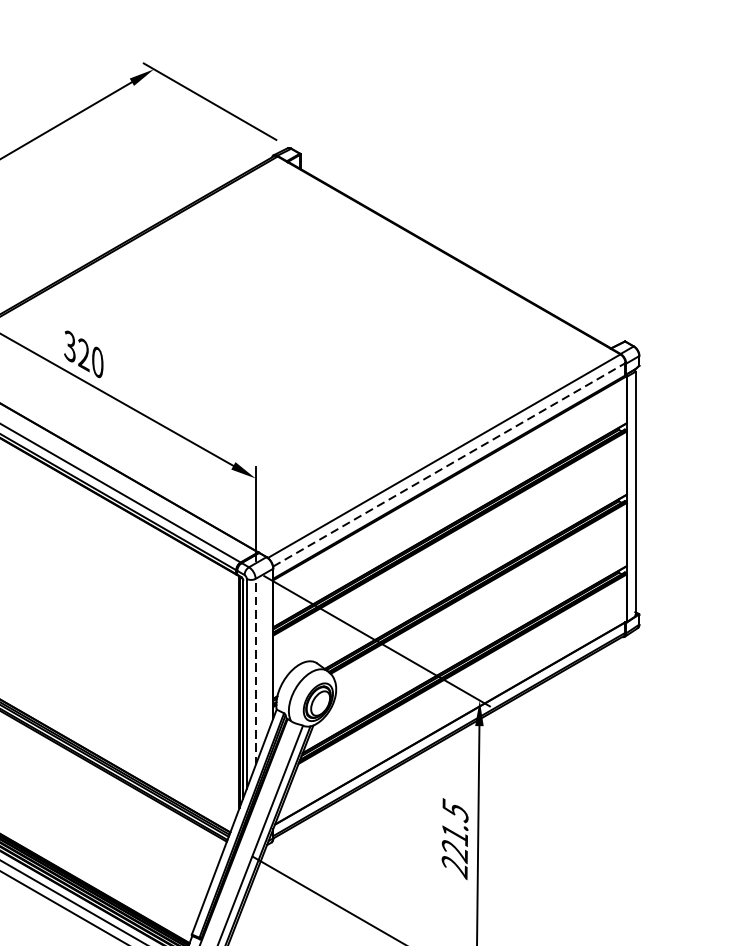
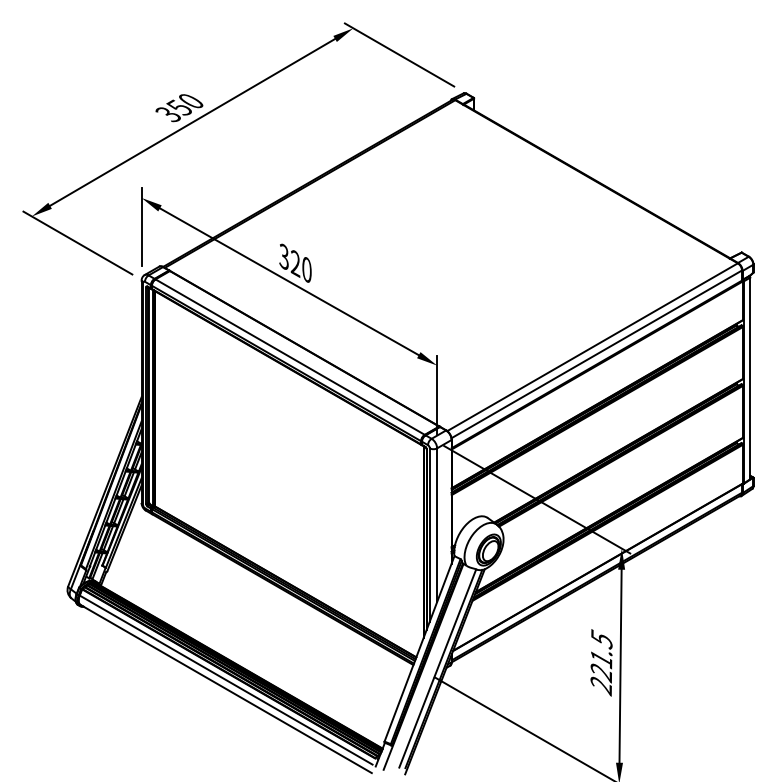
line: (448, 465) -> (596, 354), dashed -> solid
line: (256, 672) -> (437, 525), dashed -> solid

